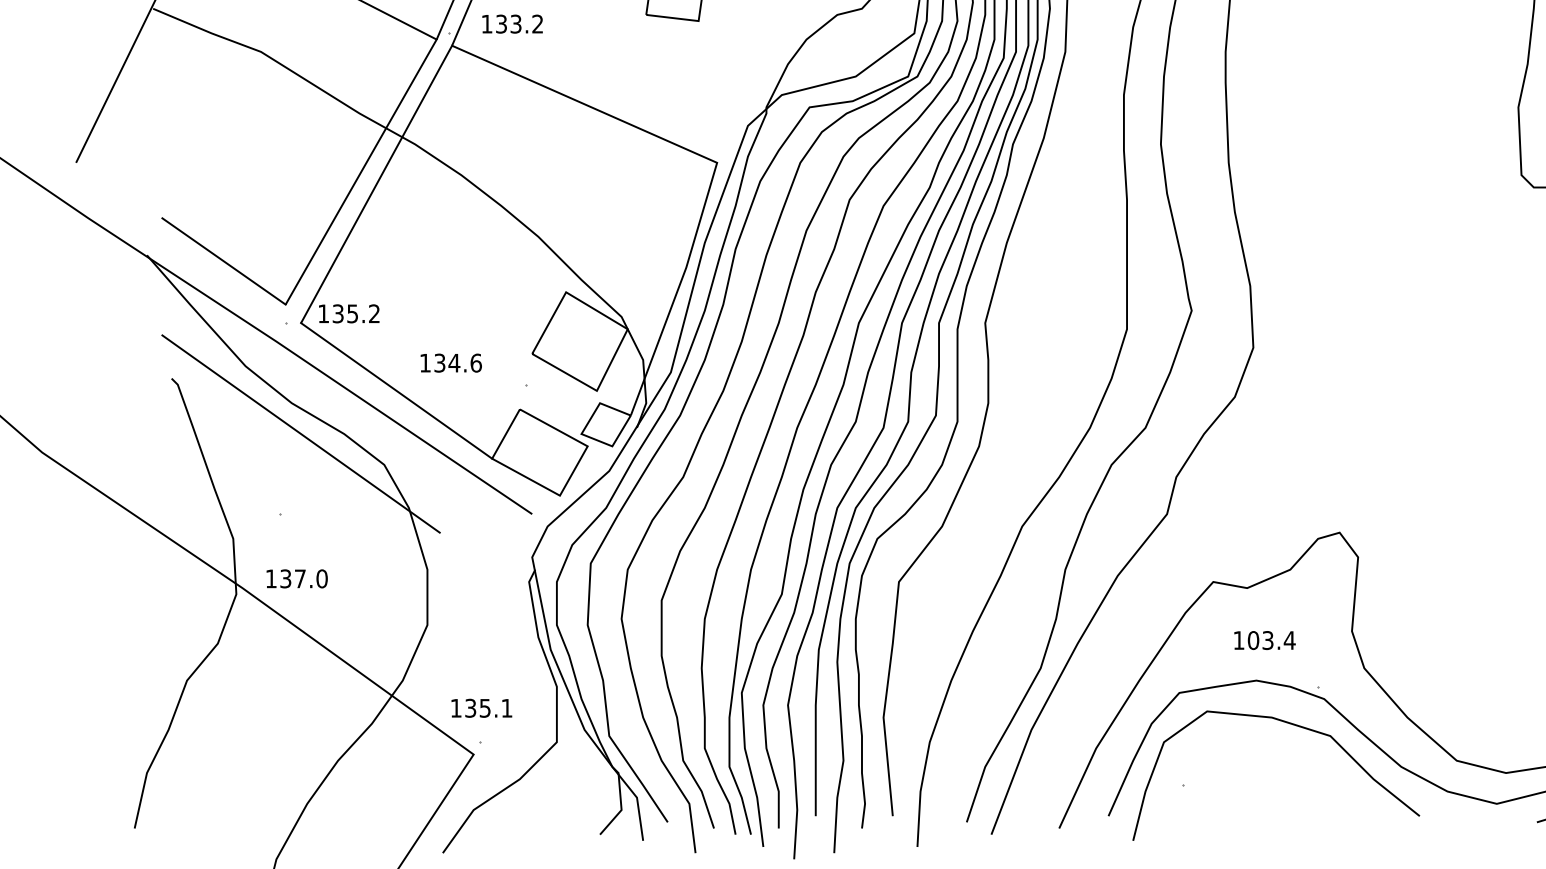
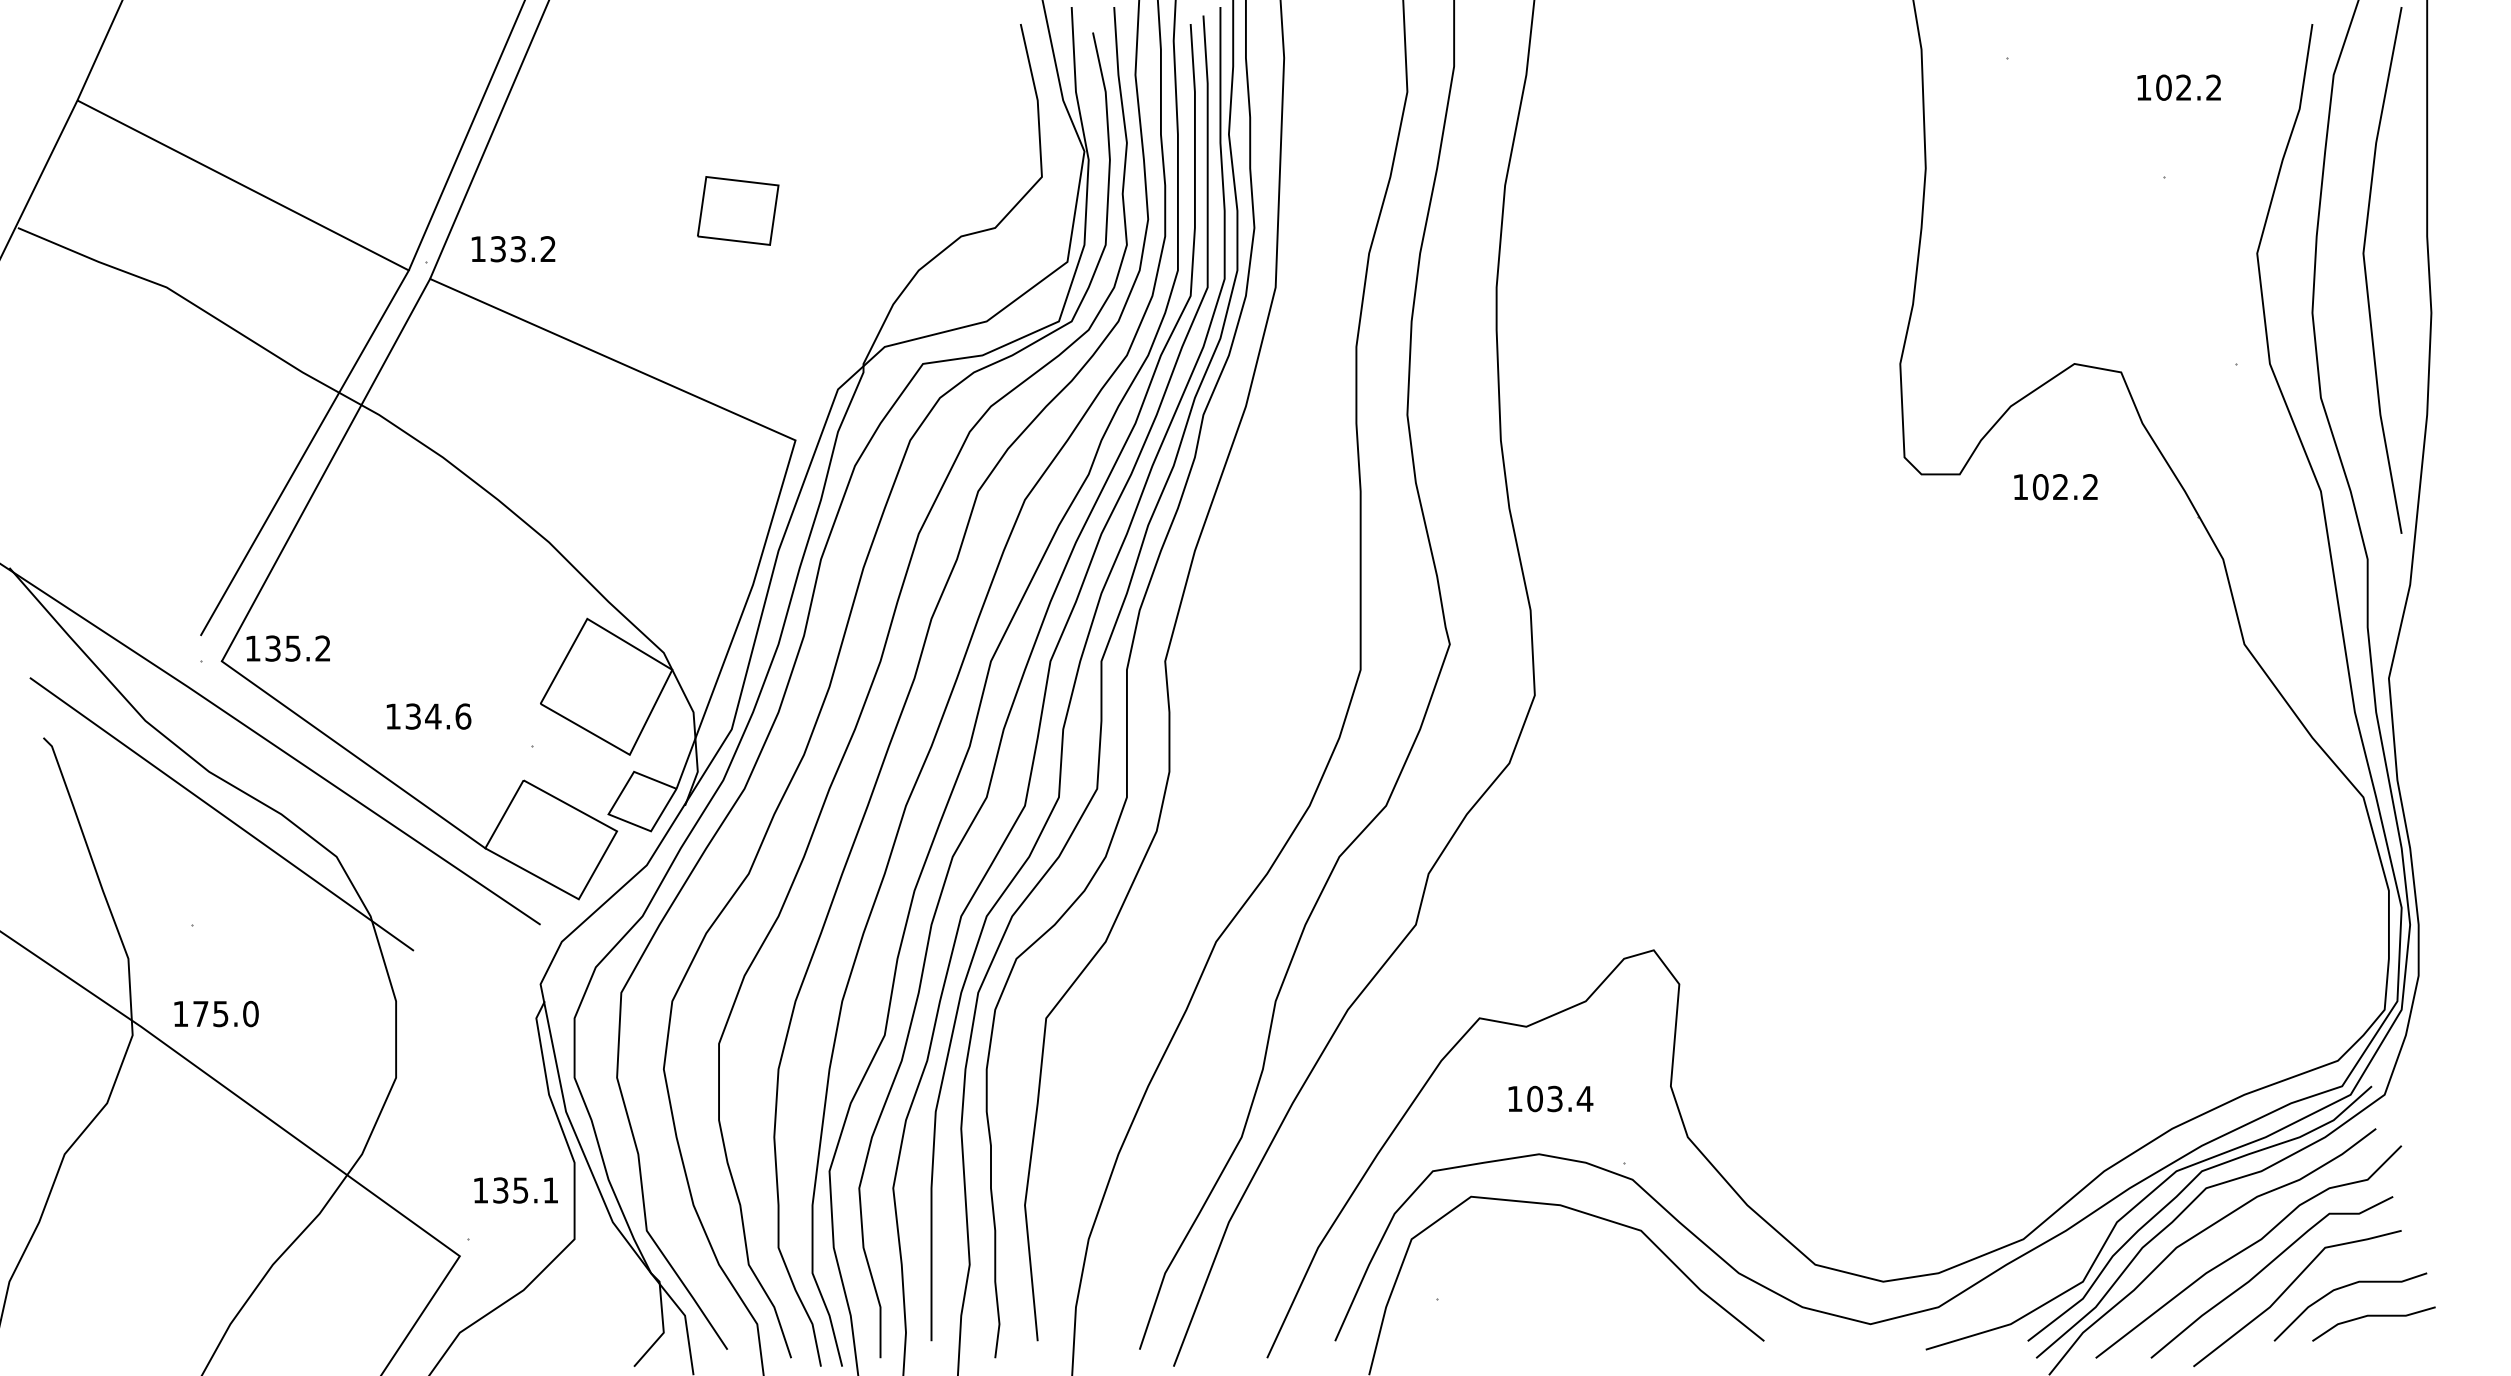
line: (223, 260) -> (115, 575), removed
text: (292, 578) -> (210, 1013), 137.0 -> 175.0
text: (481, 708) -> (515, 1190), moved

